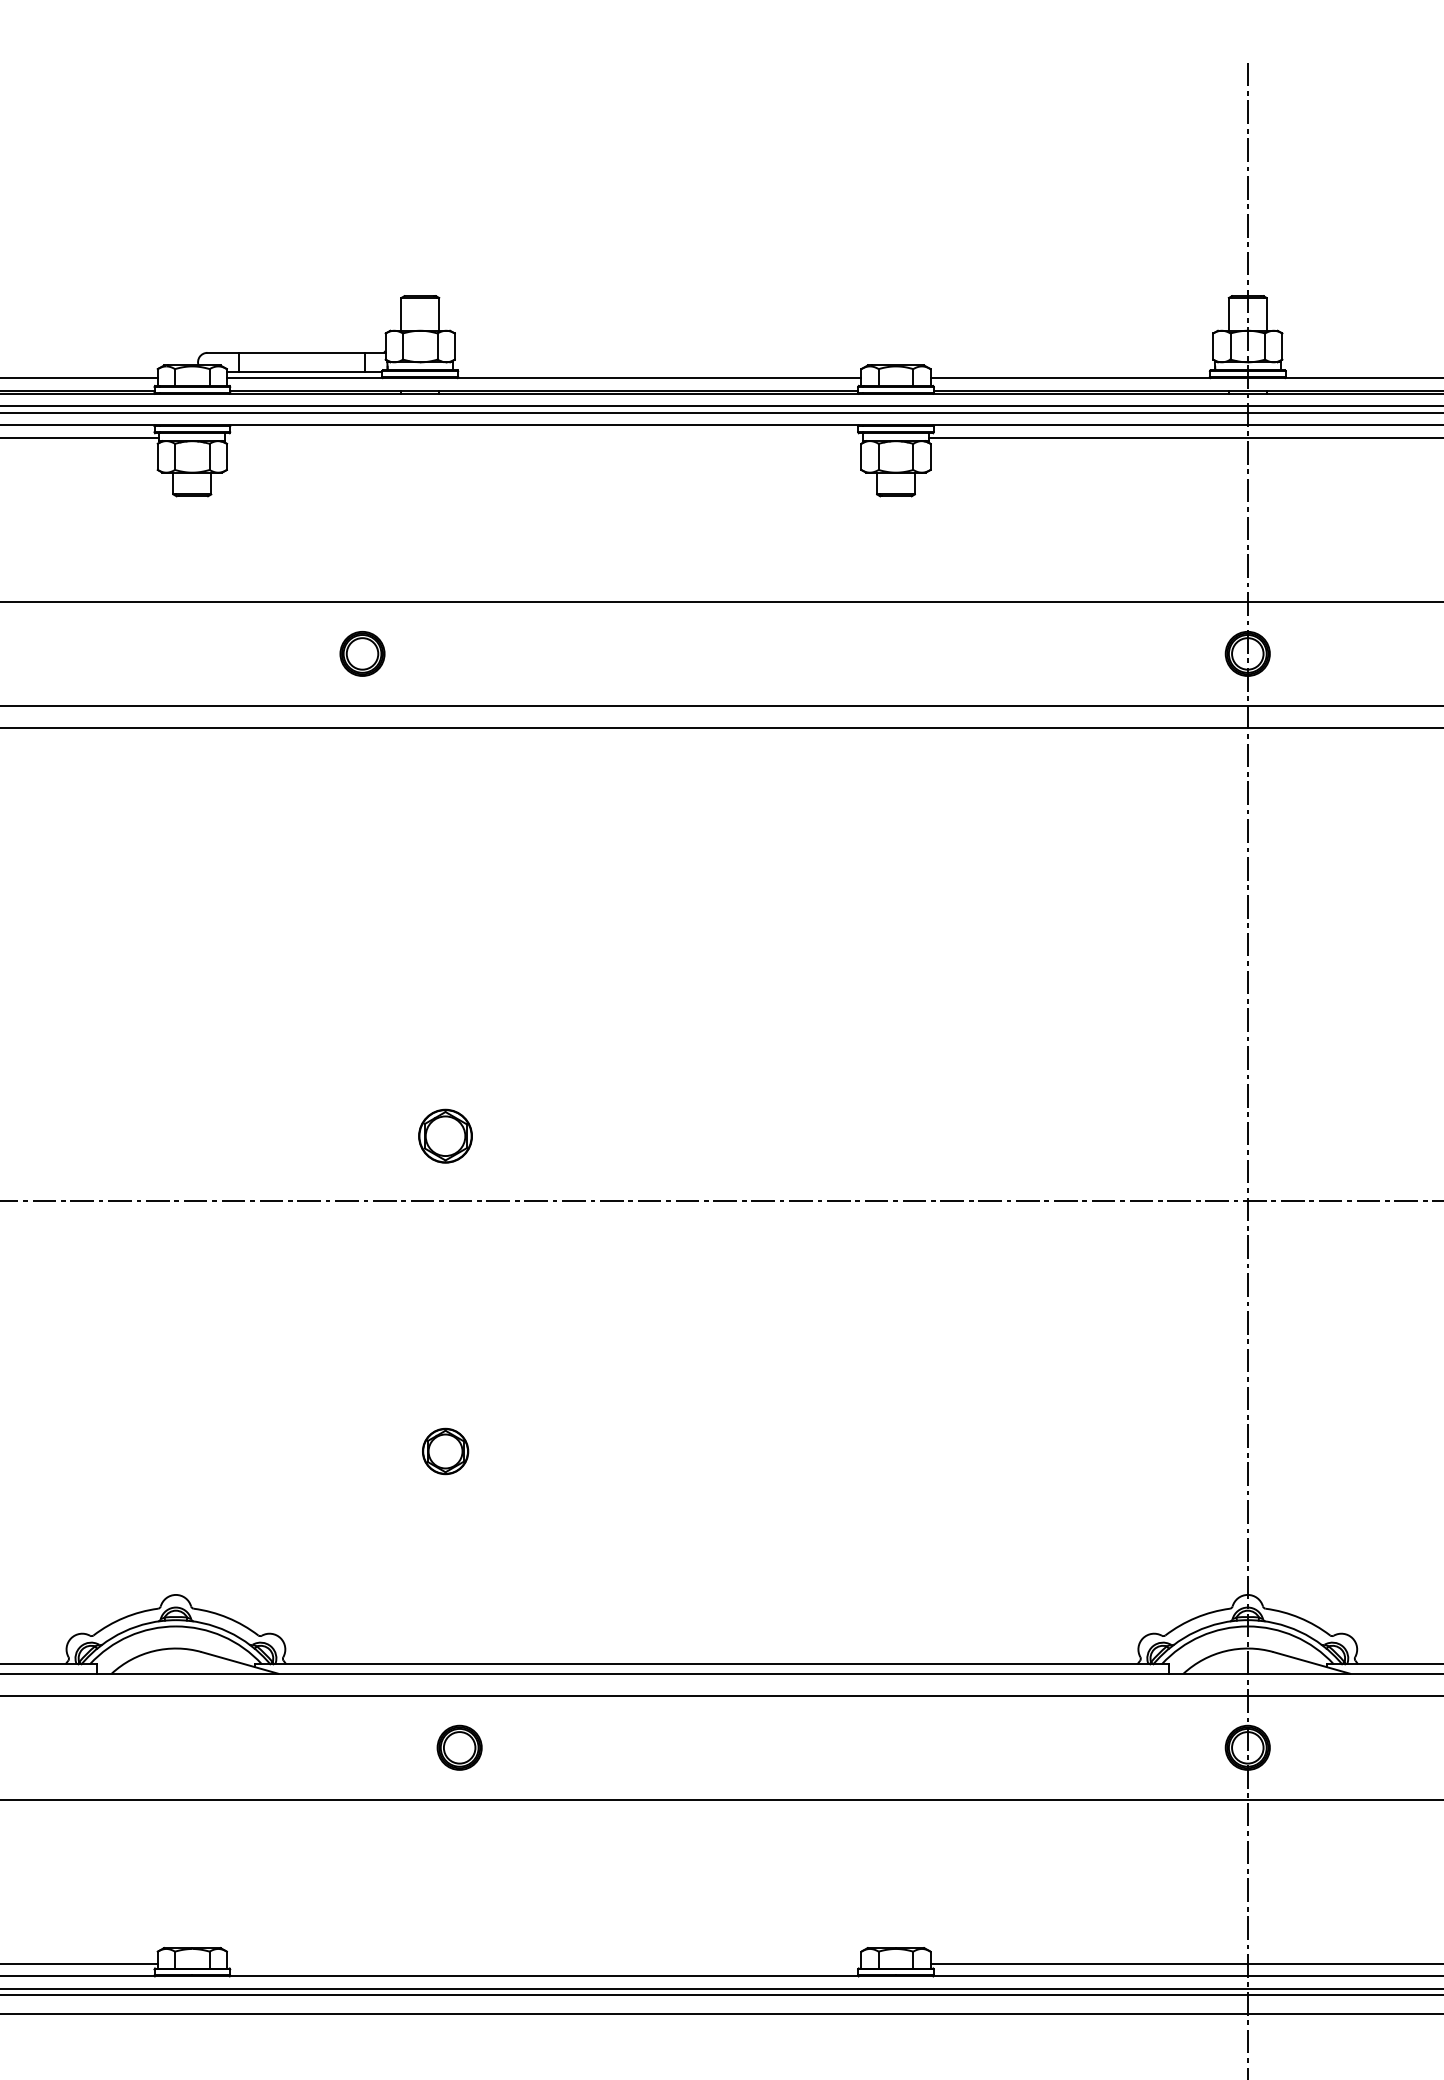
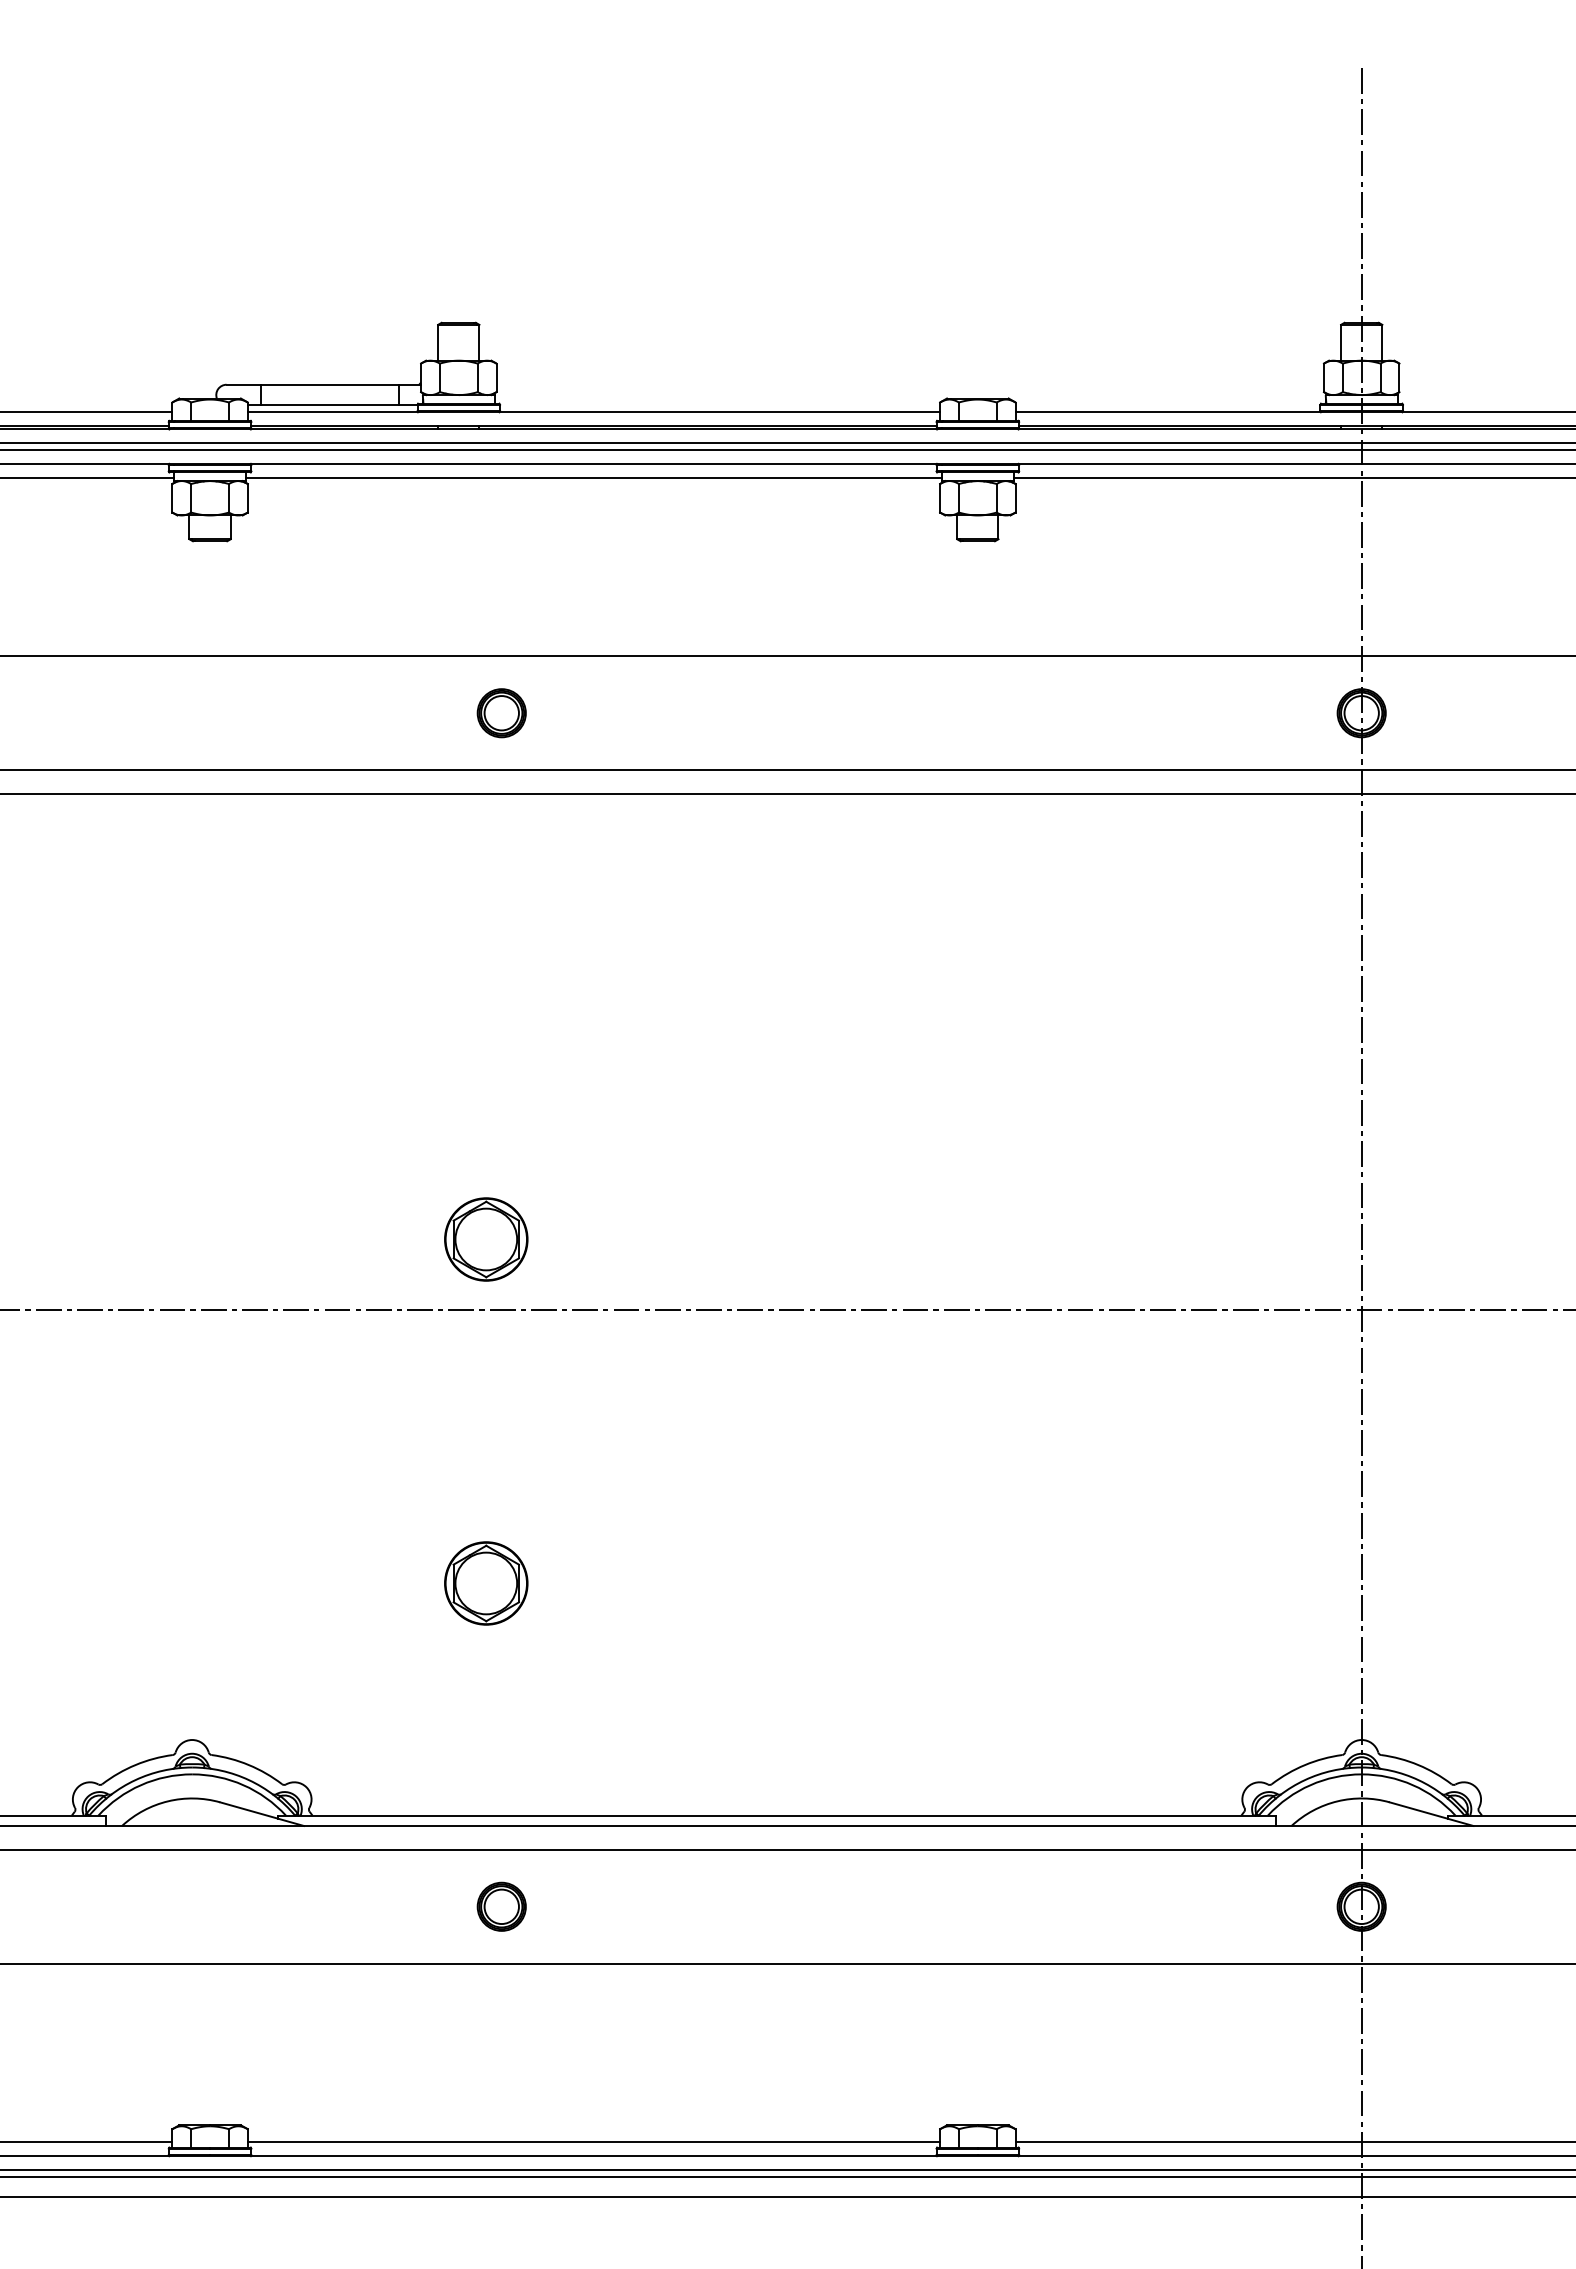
line: (543, 437) -> (593, 477), added
part: (362, 654) -> (501, 713), moved
part: (445, 1136) -> (486, 1239), size x1.43
part: (445, 1451) -> (486, 1583), size x1.67
line: (543, 1963) -> (593, 2142), added

